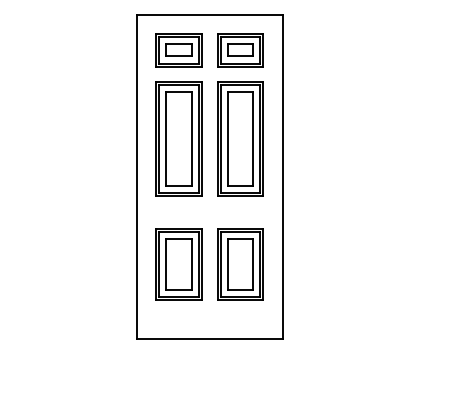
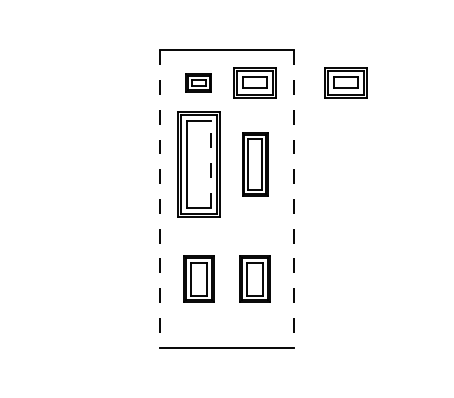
part: (178, 50) -> (198, 82), size x0.6
part: (338, 50) -> (345, 82), added
line: (191, 138) -> (210, 163), solid -> dashed
part: (239, 139) -> (254, 164), size x0.6
line: (137, 176) -> (160, 198), solid -> dashed
line: (282, 176) -> (293, 198), solid -> dashed
part: (178, 264) -> (198, 279), size x0.7
part: (239, 264) -> (254, 279), size x0.7

